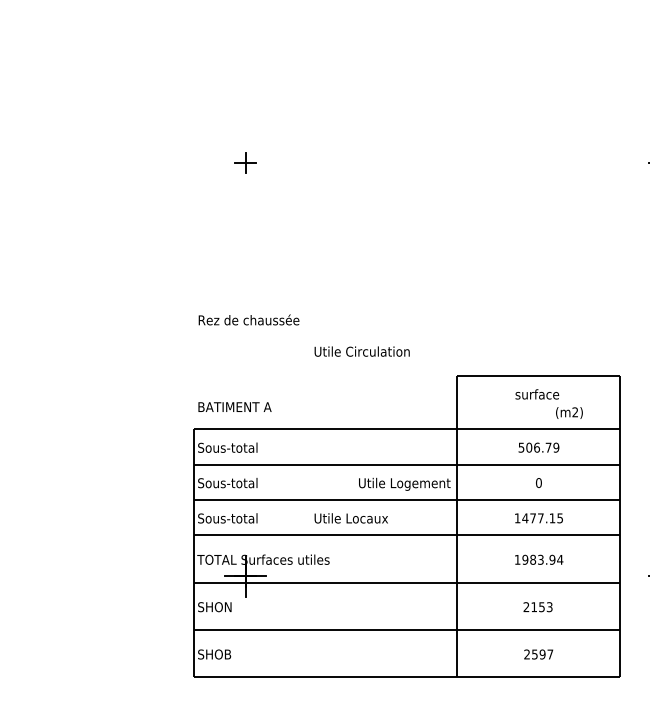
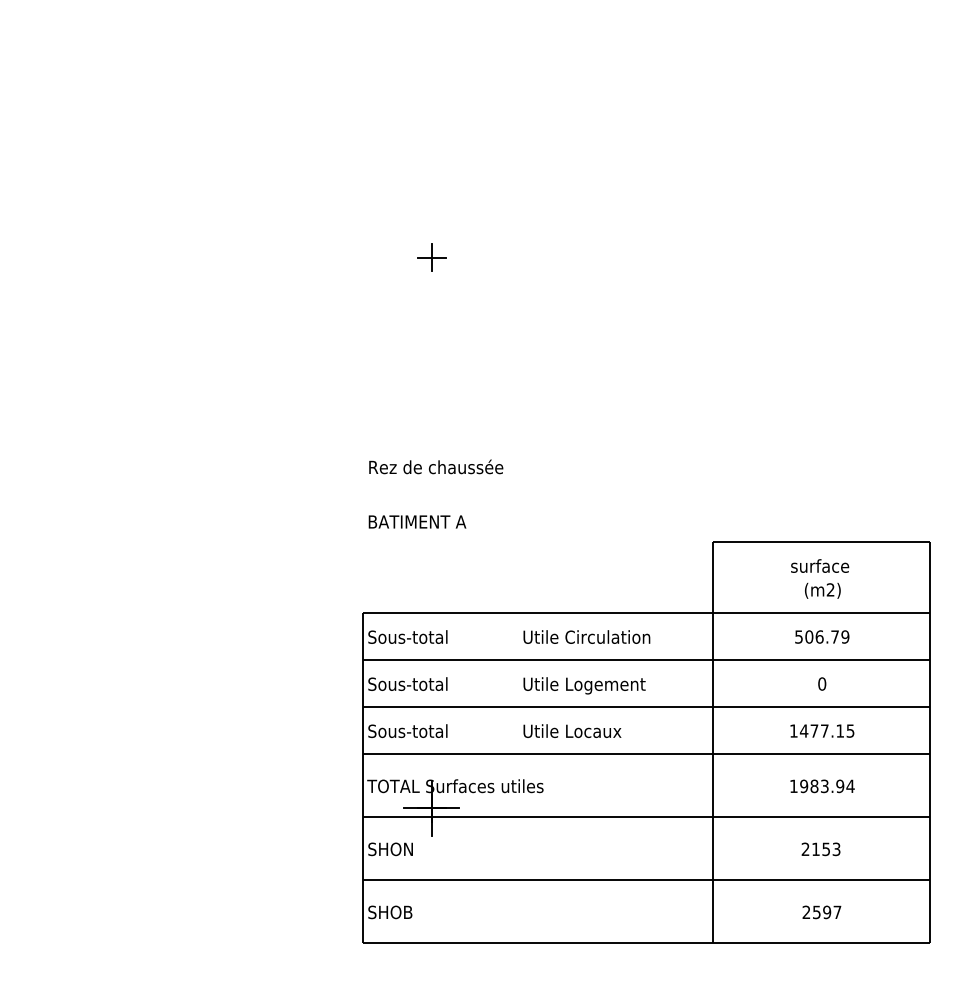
text: (361, 351) -> (586, 636), moved
text: (234, 406) -> (417, 521), moved
text: (569, 412) -> (822, 590), moved
text: (404, 484) -> (584, 685), moved

